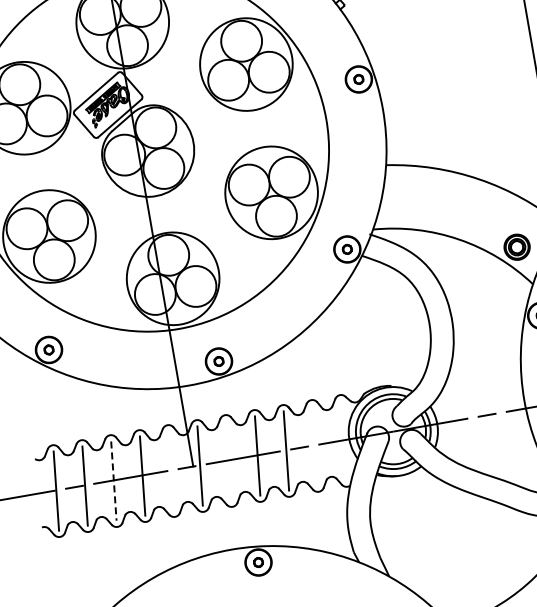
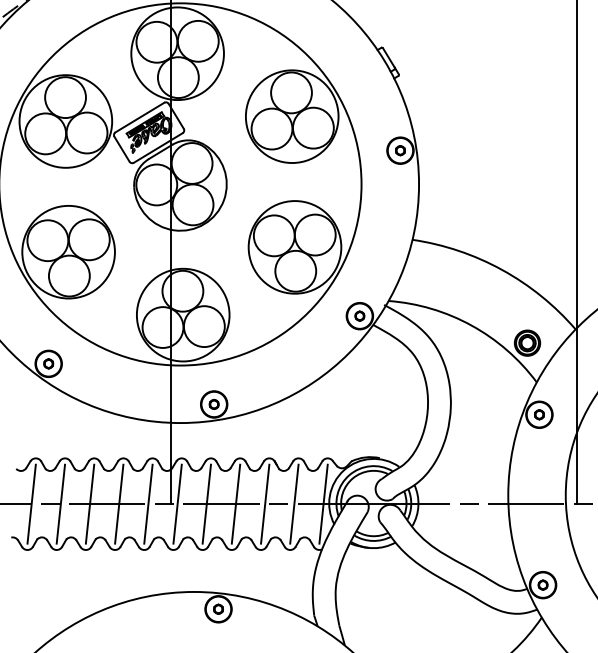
line: (343, 440) -> (323, 503), added
line: (315, 445) -> (294, 503), added
line: (228, 460) -> (206, 503), added
line: (171, 470) -> (148, 503), added
line: (114, 481) -> (90, 504), dashed -> solid

